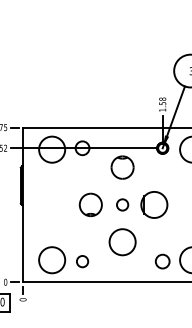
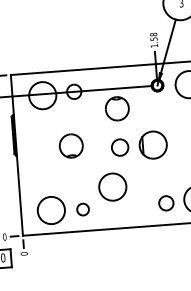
part: (90, 204) -> (70, 145), moved
circle: (122, 204) -> (120, 147), size x1.4
circle: (122, 242) -> (112, 187), moved

